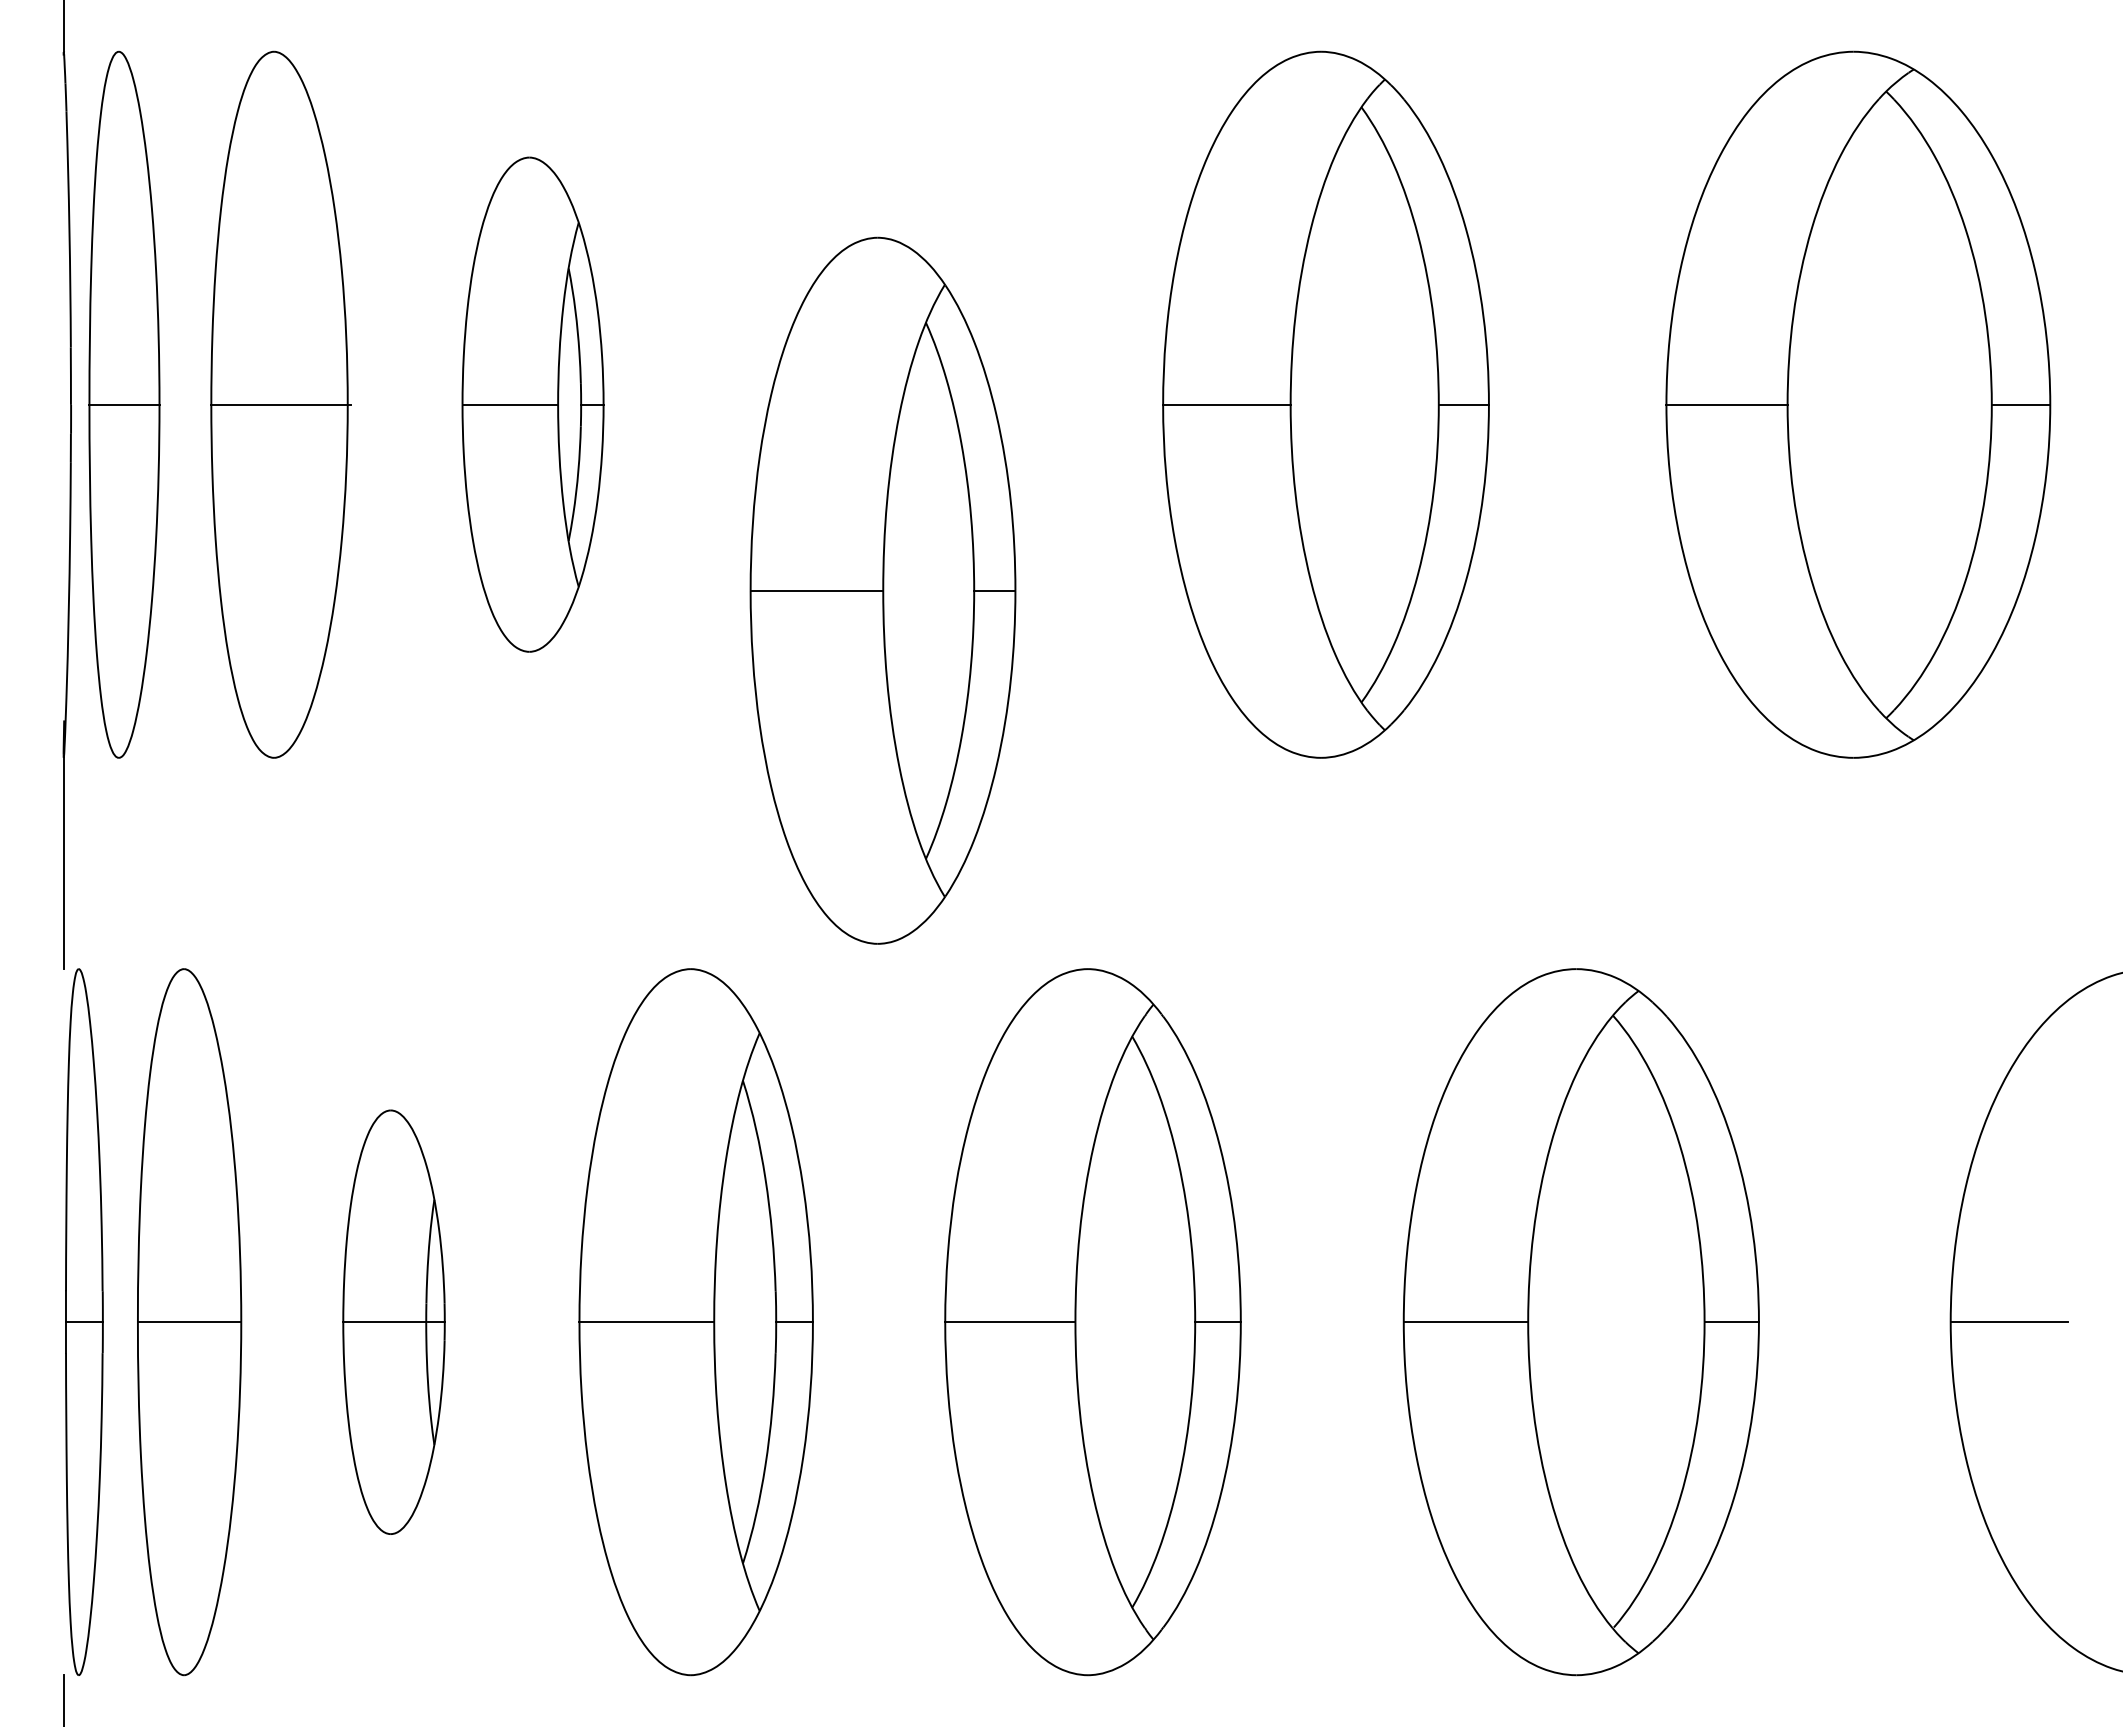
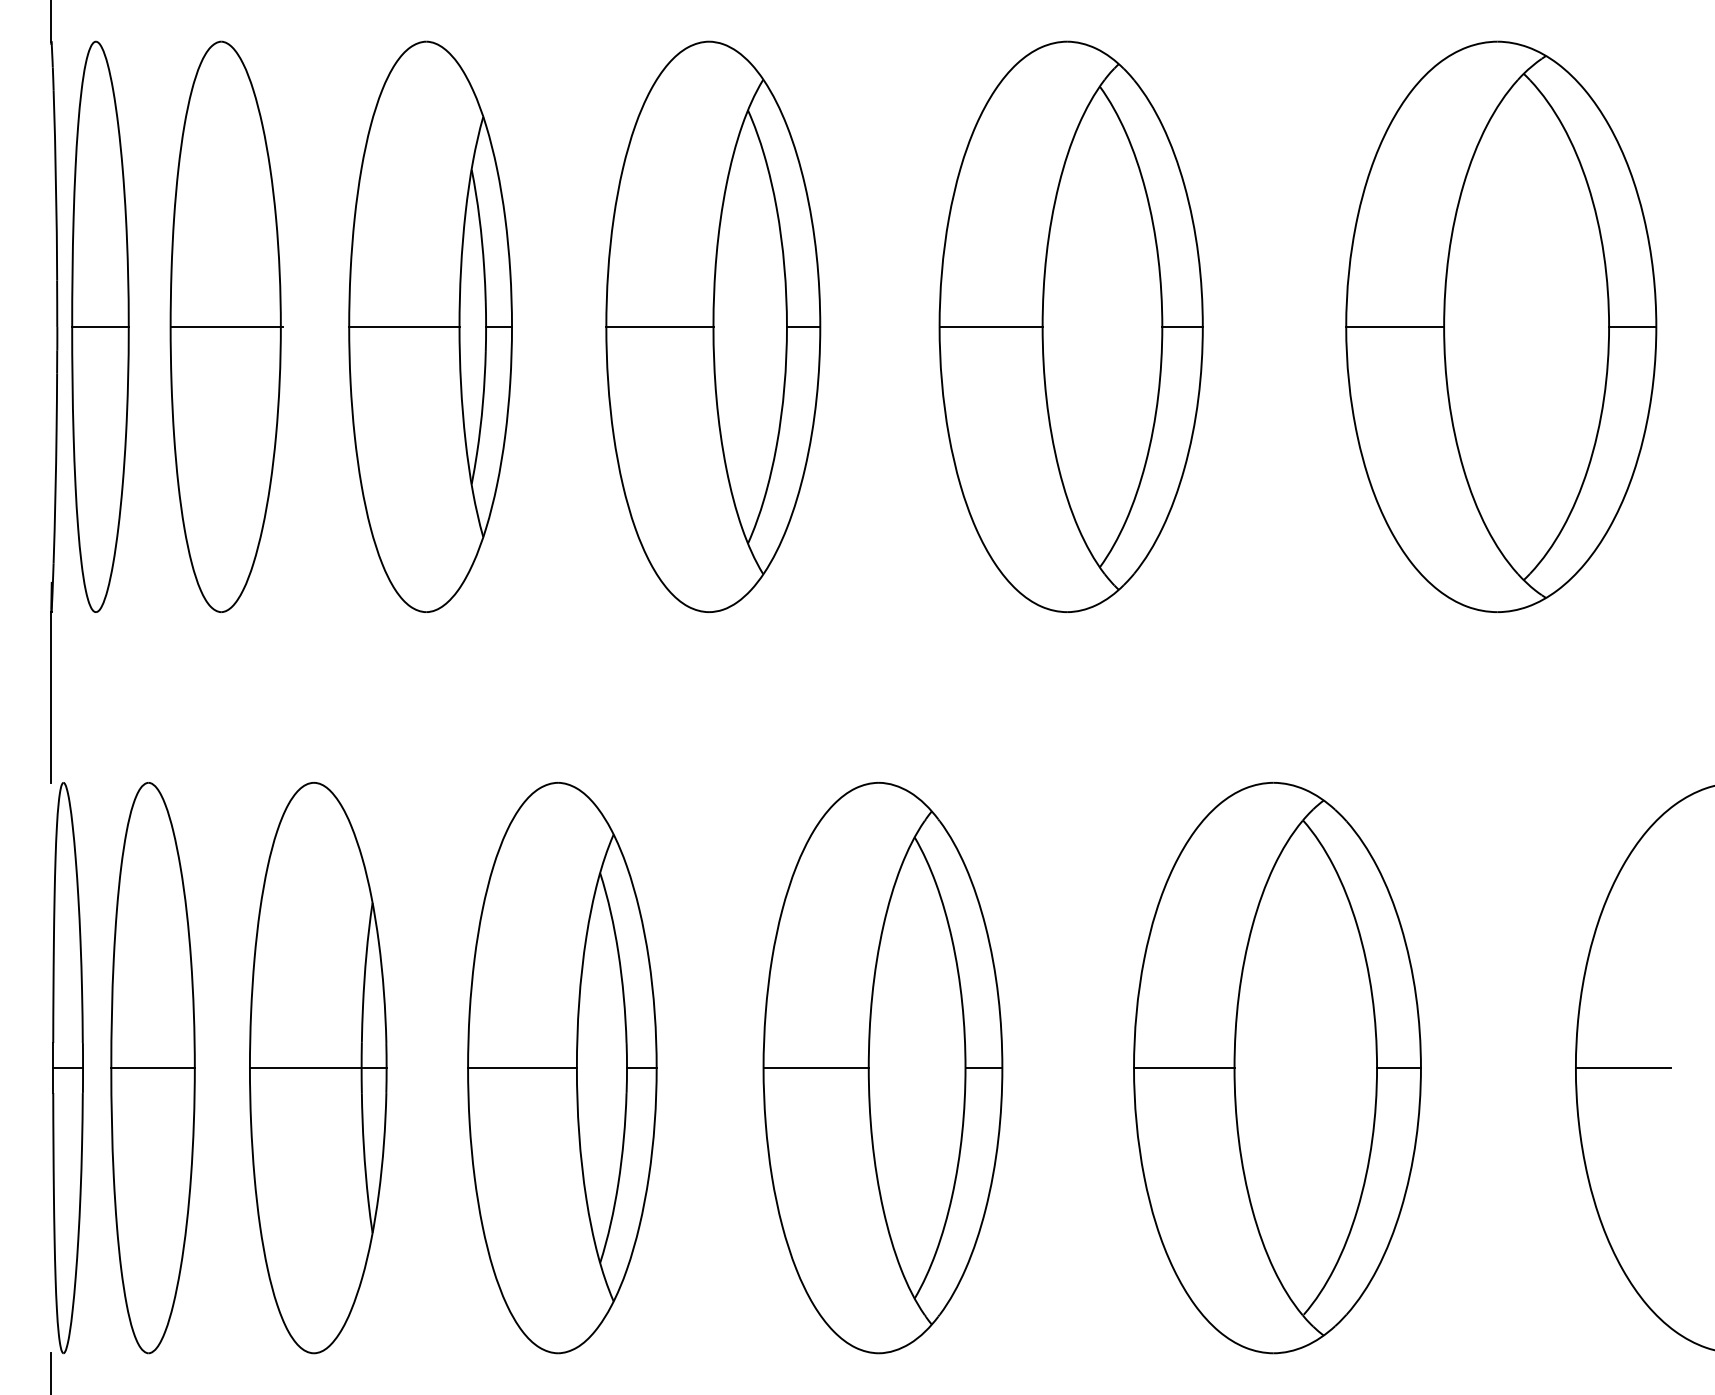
part: (532, 404) -> (430, 326), size x1.43
part: (882, 590) -> (712, 326), moved
part: (393, 1322) -> (317, 1068), size x1.67

